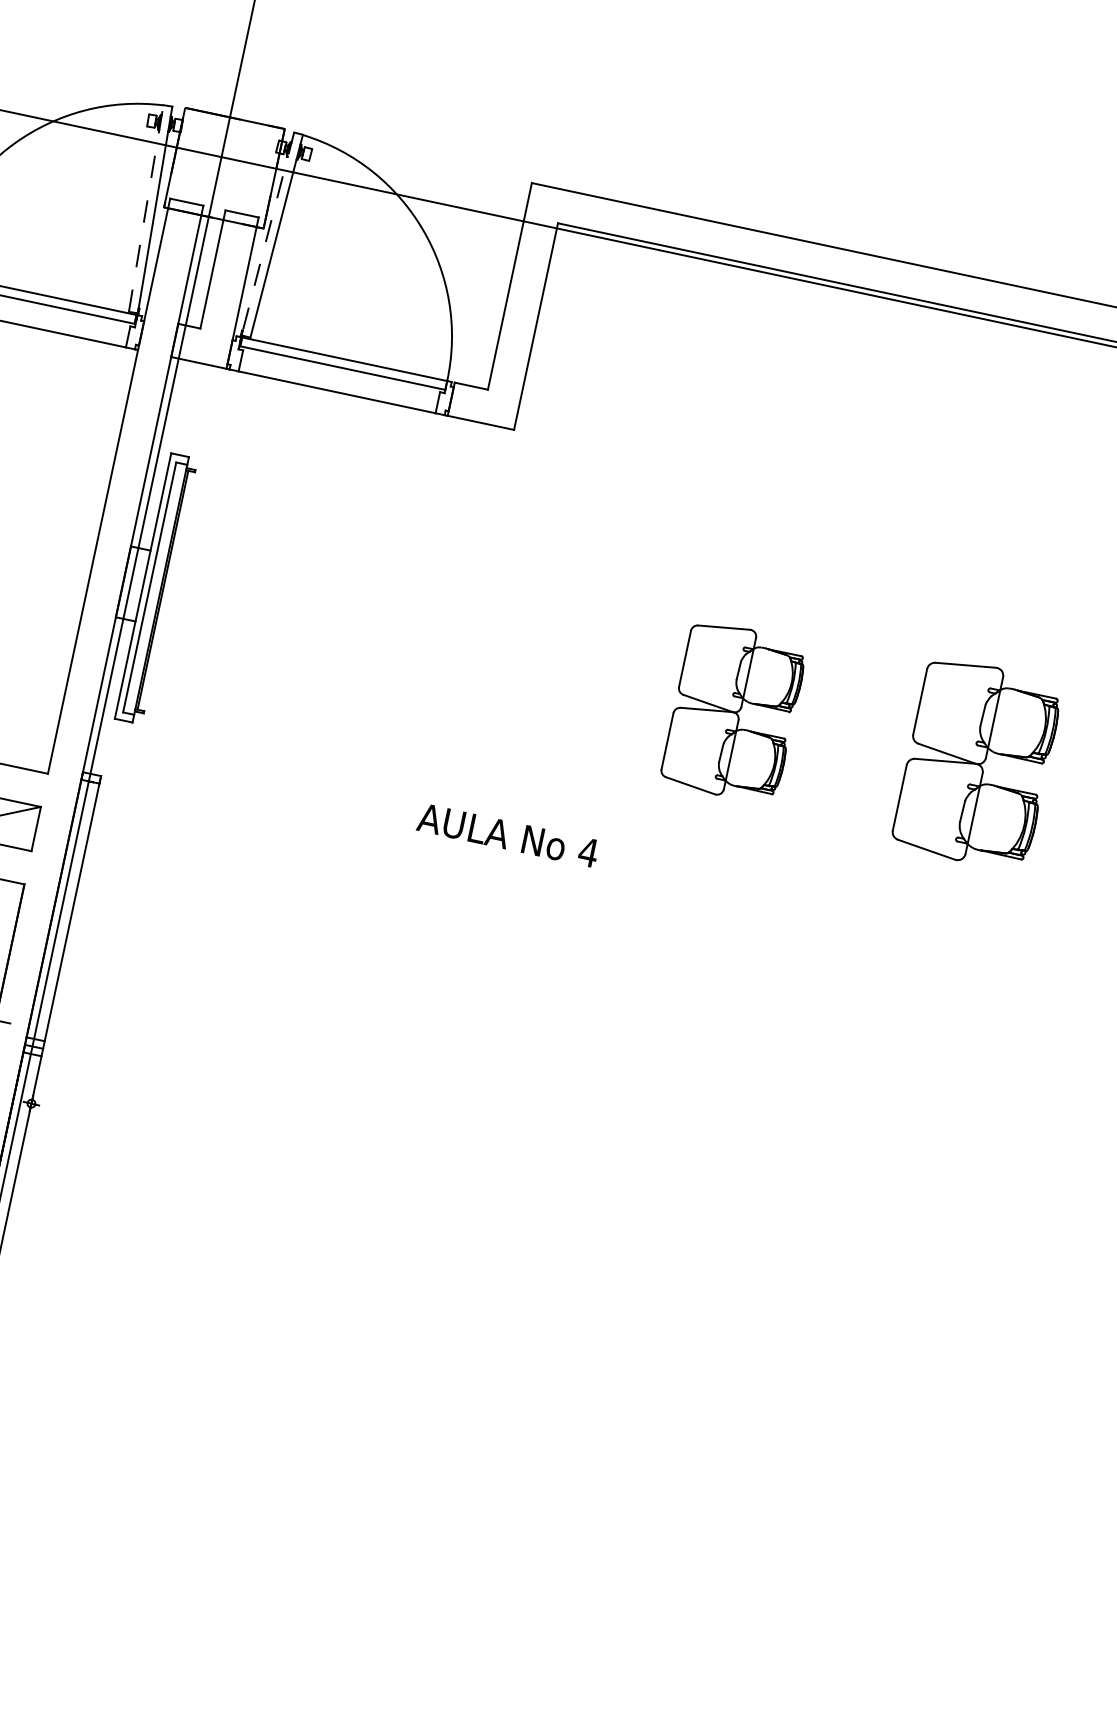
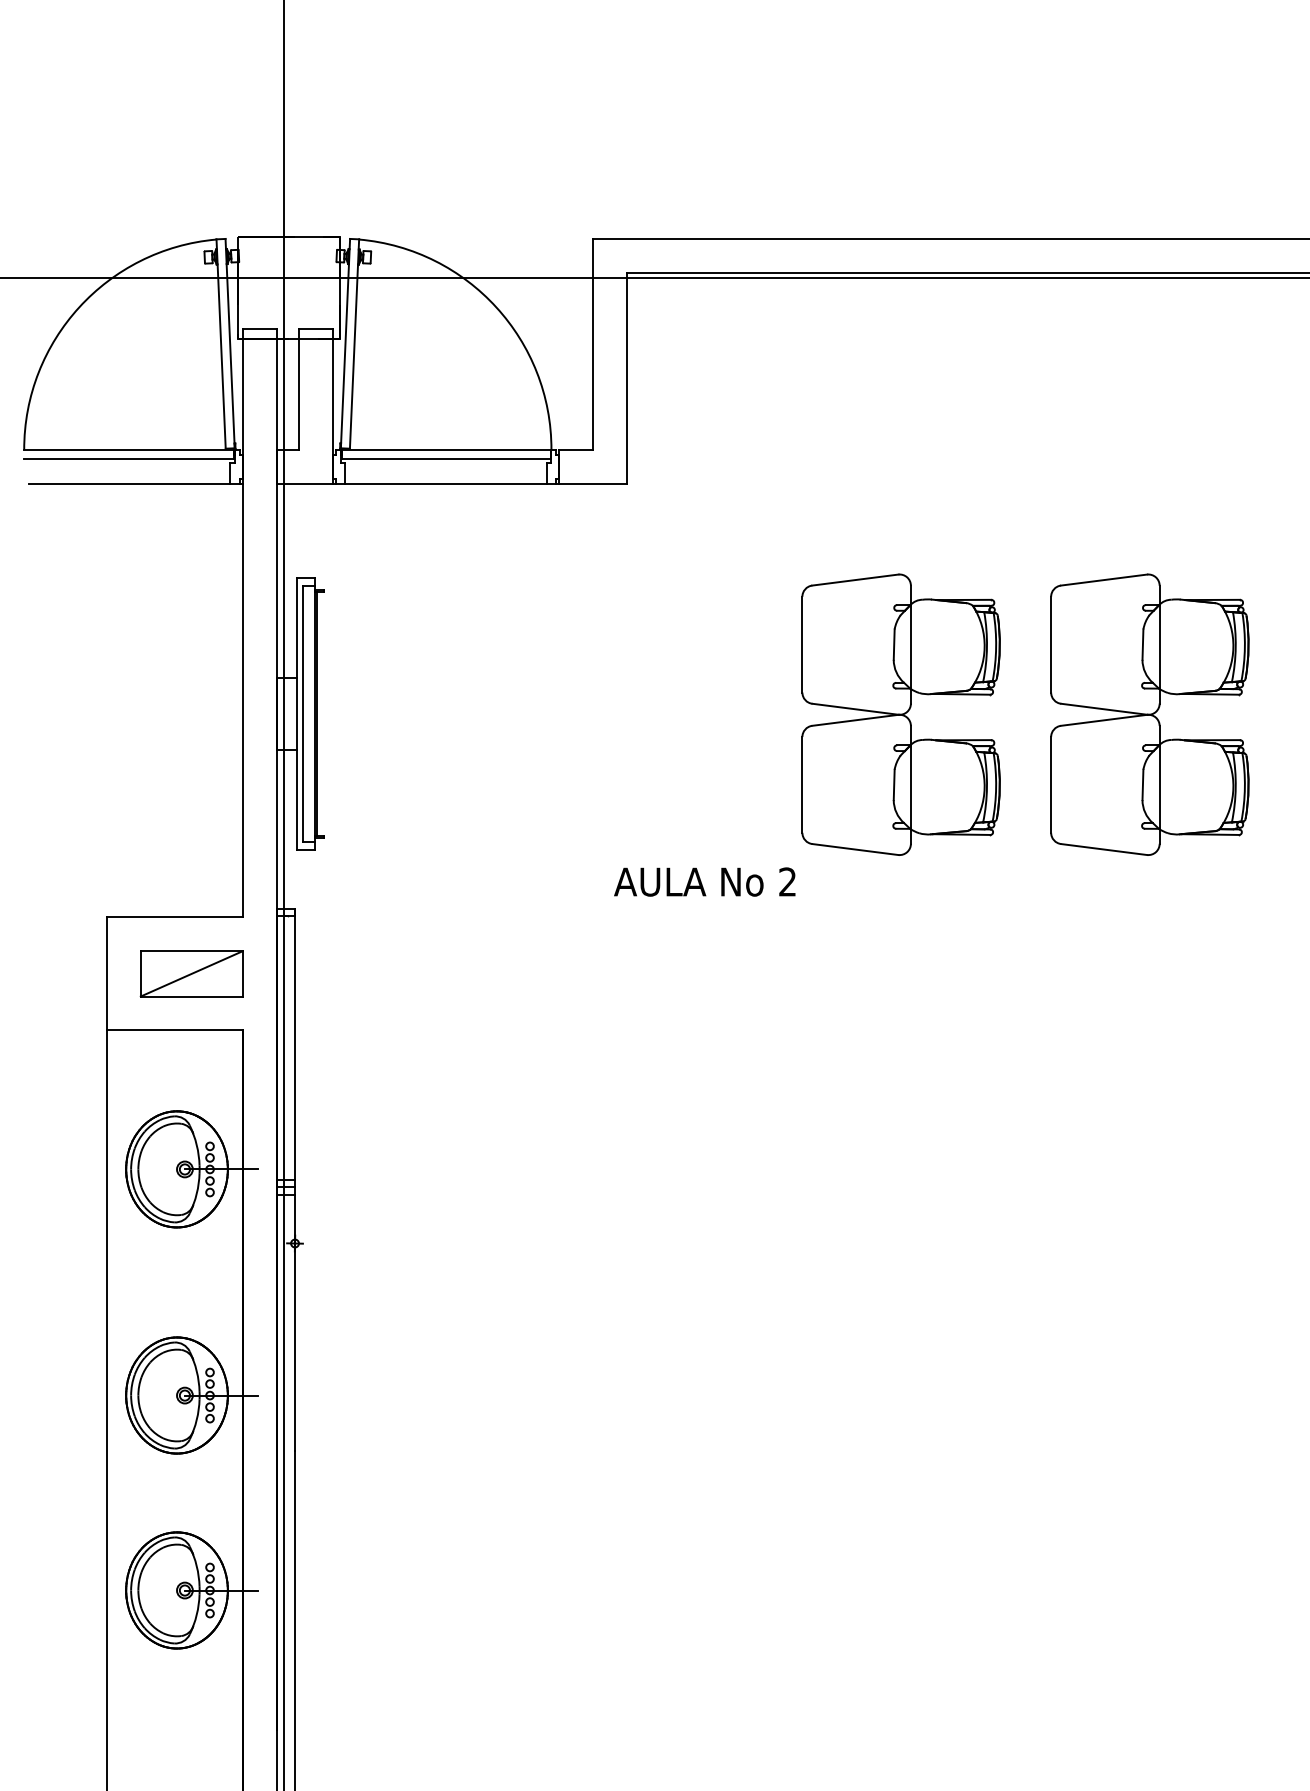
line: (146, 209) -> (221, 344), dashed -> solid
line: (267, 233) -> (345, 343), dashed -> solid
part: (733, 712) -> (900, 714), size x1.67
part: (977, 763) -> (1149, 714), size x1.43
text: (588, 851) -> (787, 881), 4 -> 2

